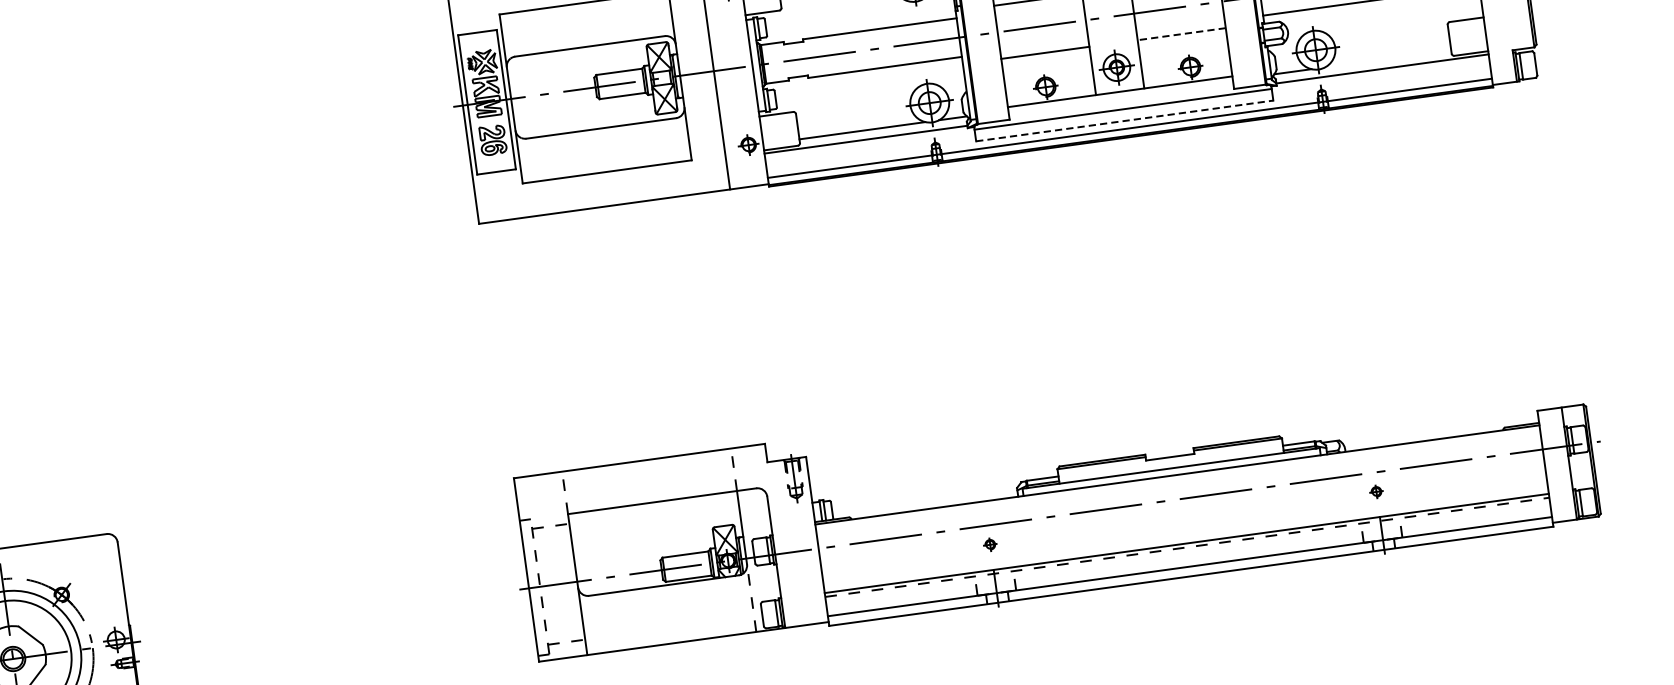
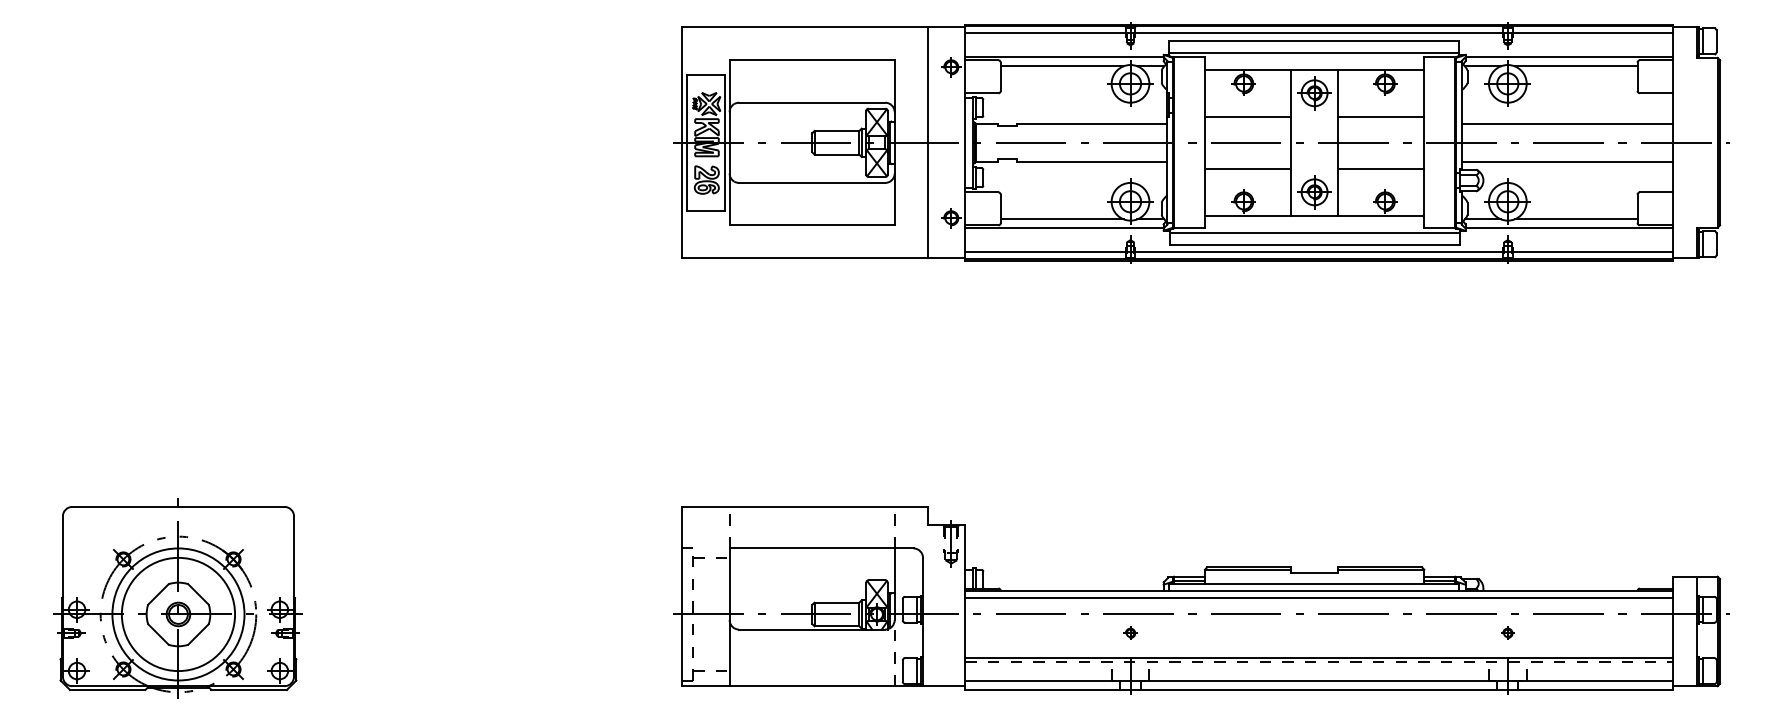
line: (1180, 33) -> (1380, 168), dashed -> solid
line: (1387, 58) -> (1575, 219), added
line: (1125, 120) -> (1315, 244), dashed -> solid
line: (1177, 481) -> (1318, 597), added

